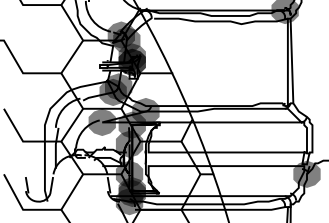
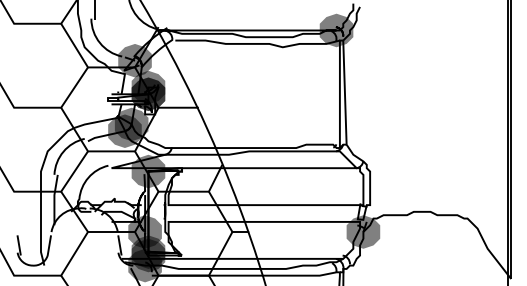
fill: (126, 40) -> (141, 67), removed
fill: (146, 111) -> (165, 154), removed
fill: (102, 121) -> (111, 167), removed
fill: (129, 143) -> (144, 194), removed

